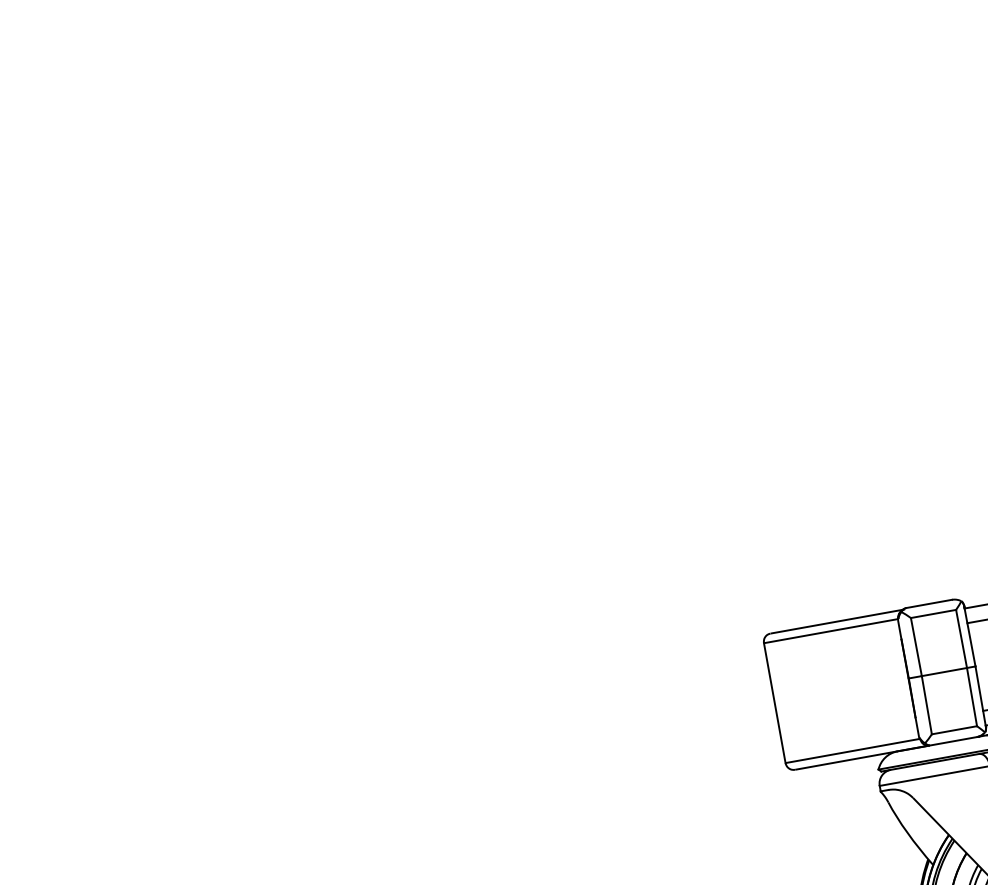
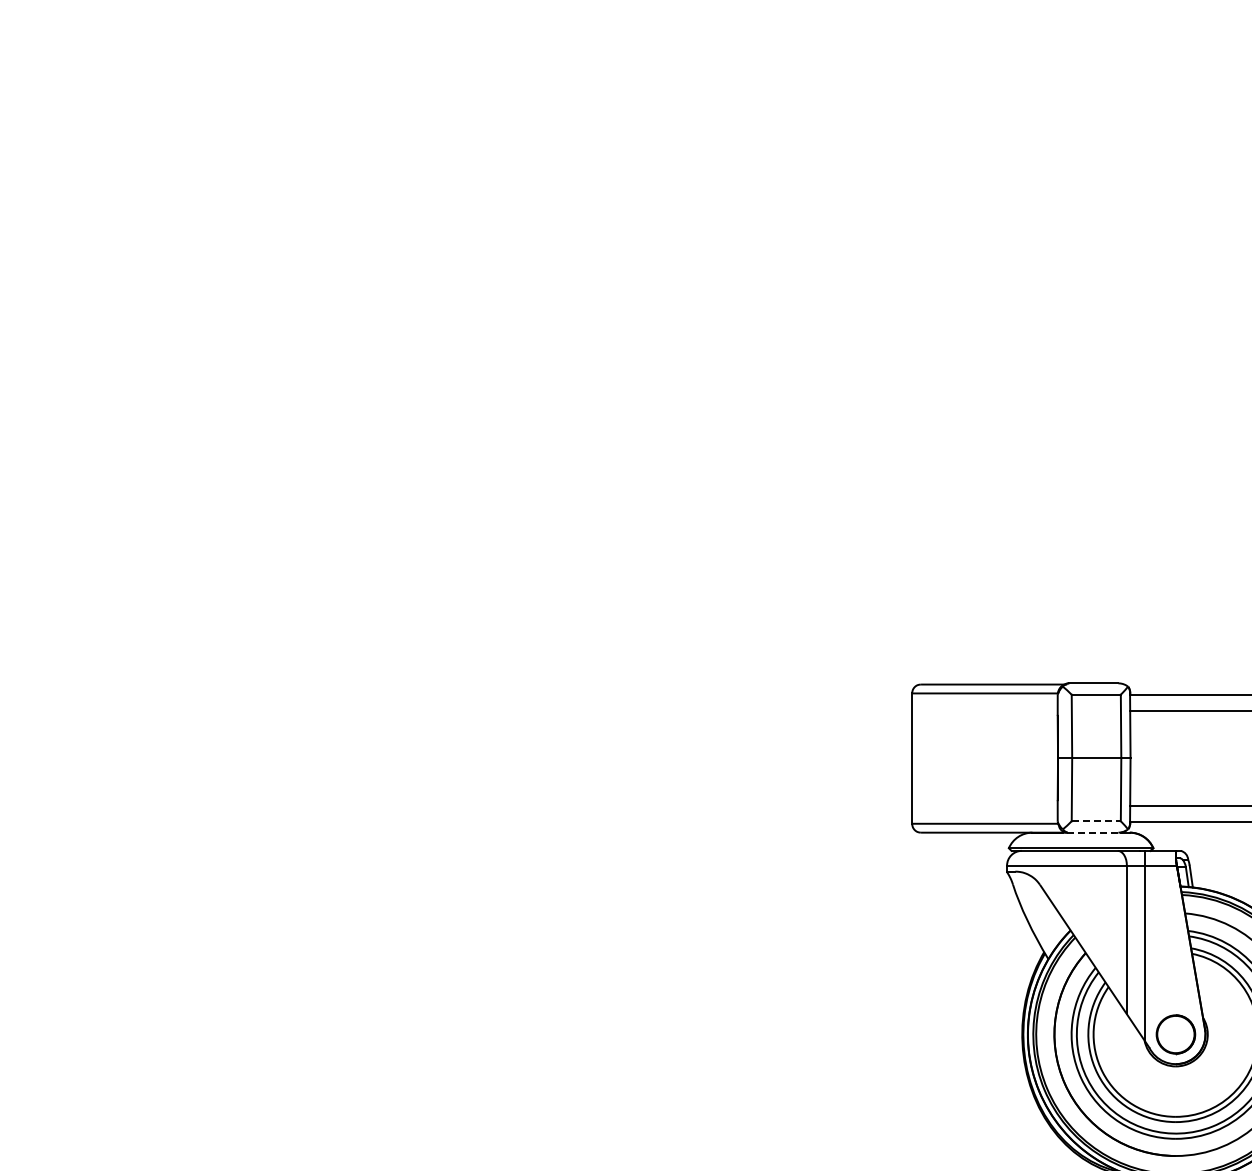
line: (954, 730) -> (1096, 821), solid -> dashed
line: (953, 741) -> (1093, 832), solid -> dashed

